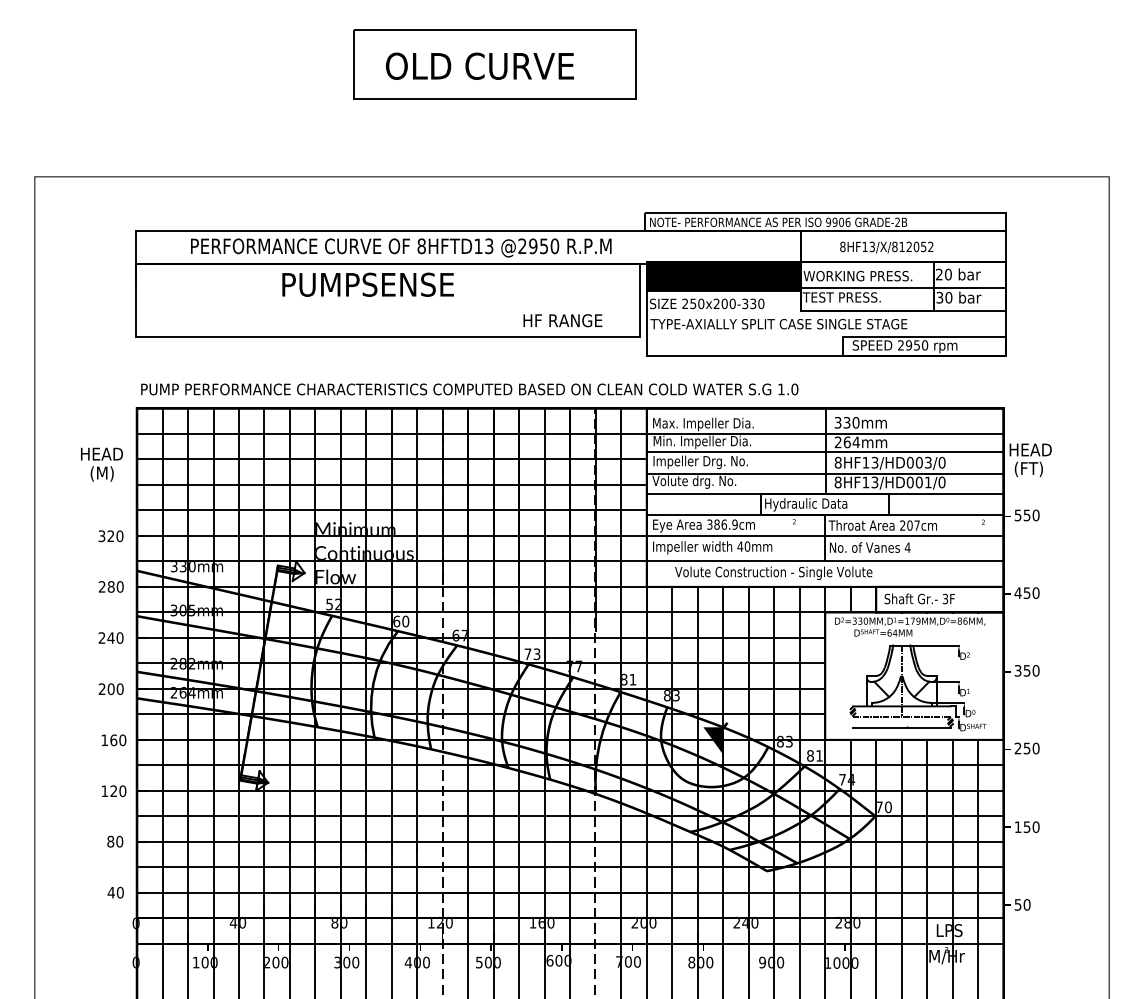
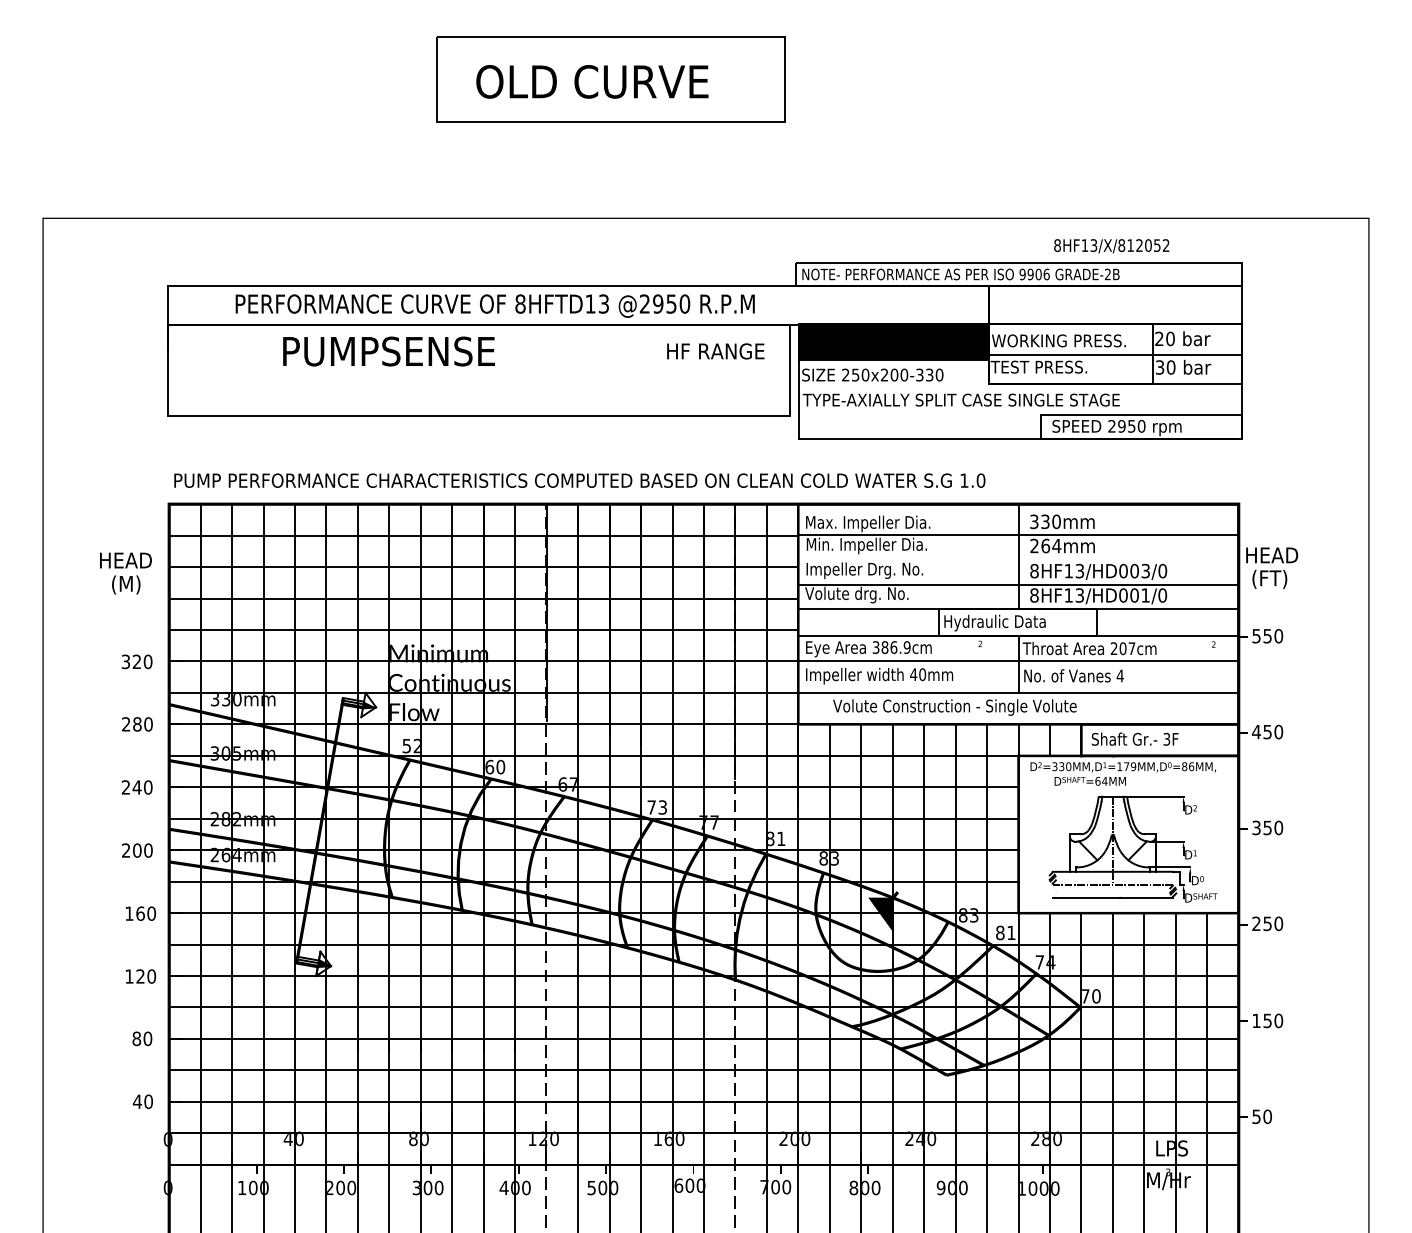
text: (886, 247) -> (1111, 246), moved
text: (367, 284) -> (388, 351), moved
text: (562, 320) -> (715, 351), moved
line: (824, 451) -> (1017, 557), removed

